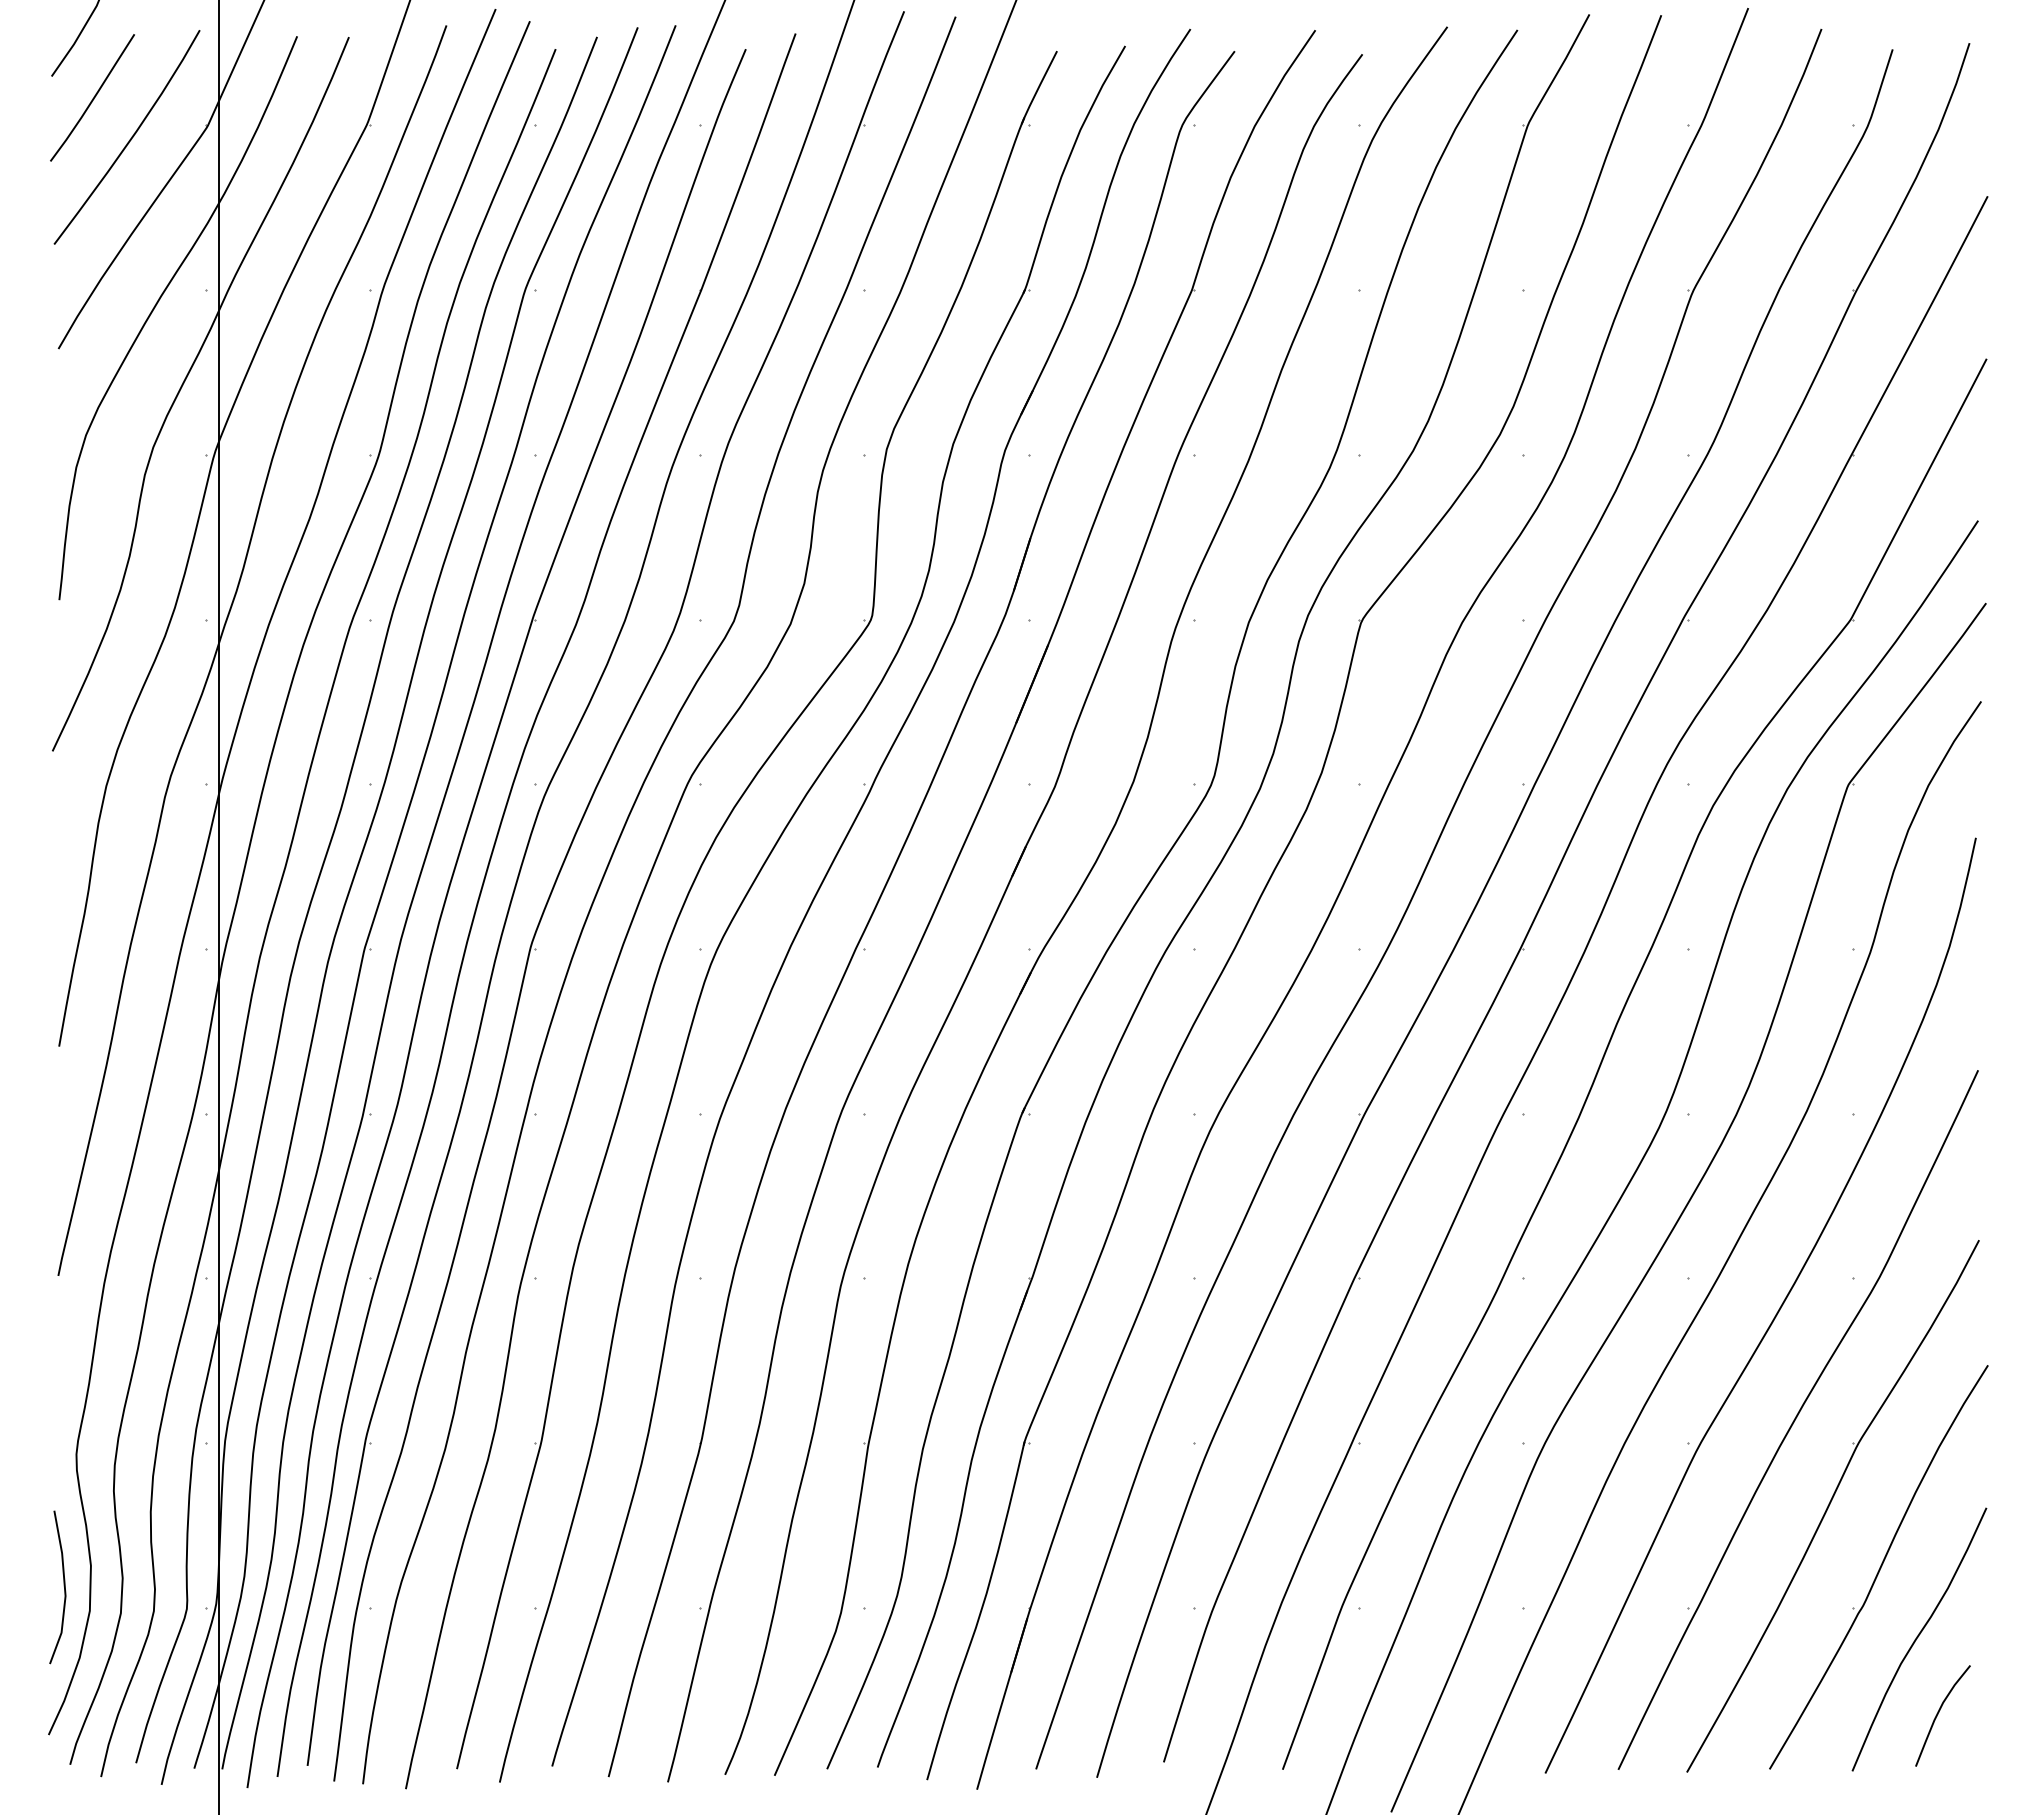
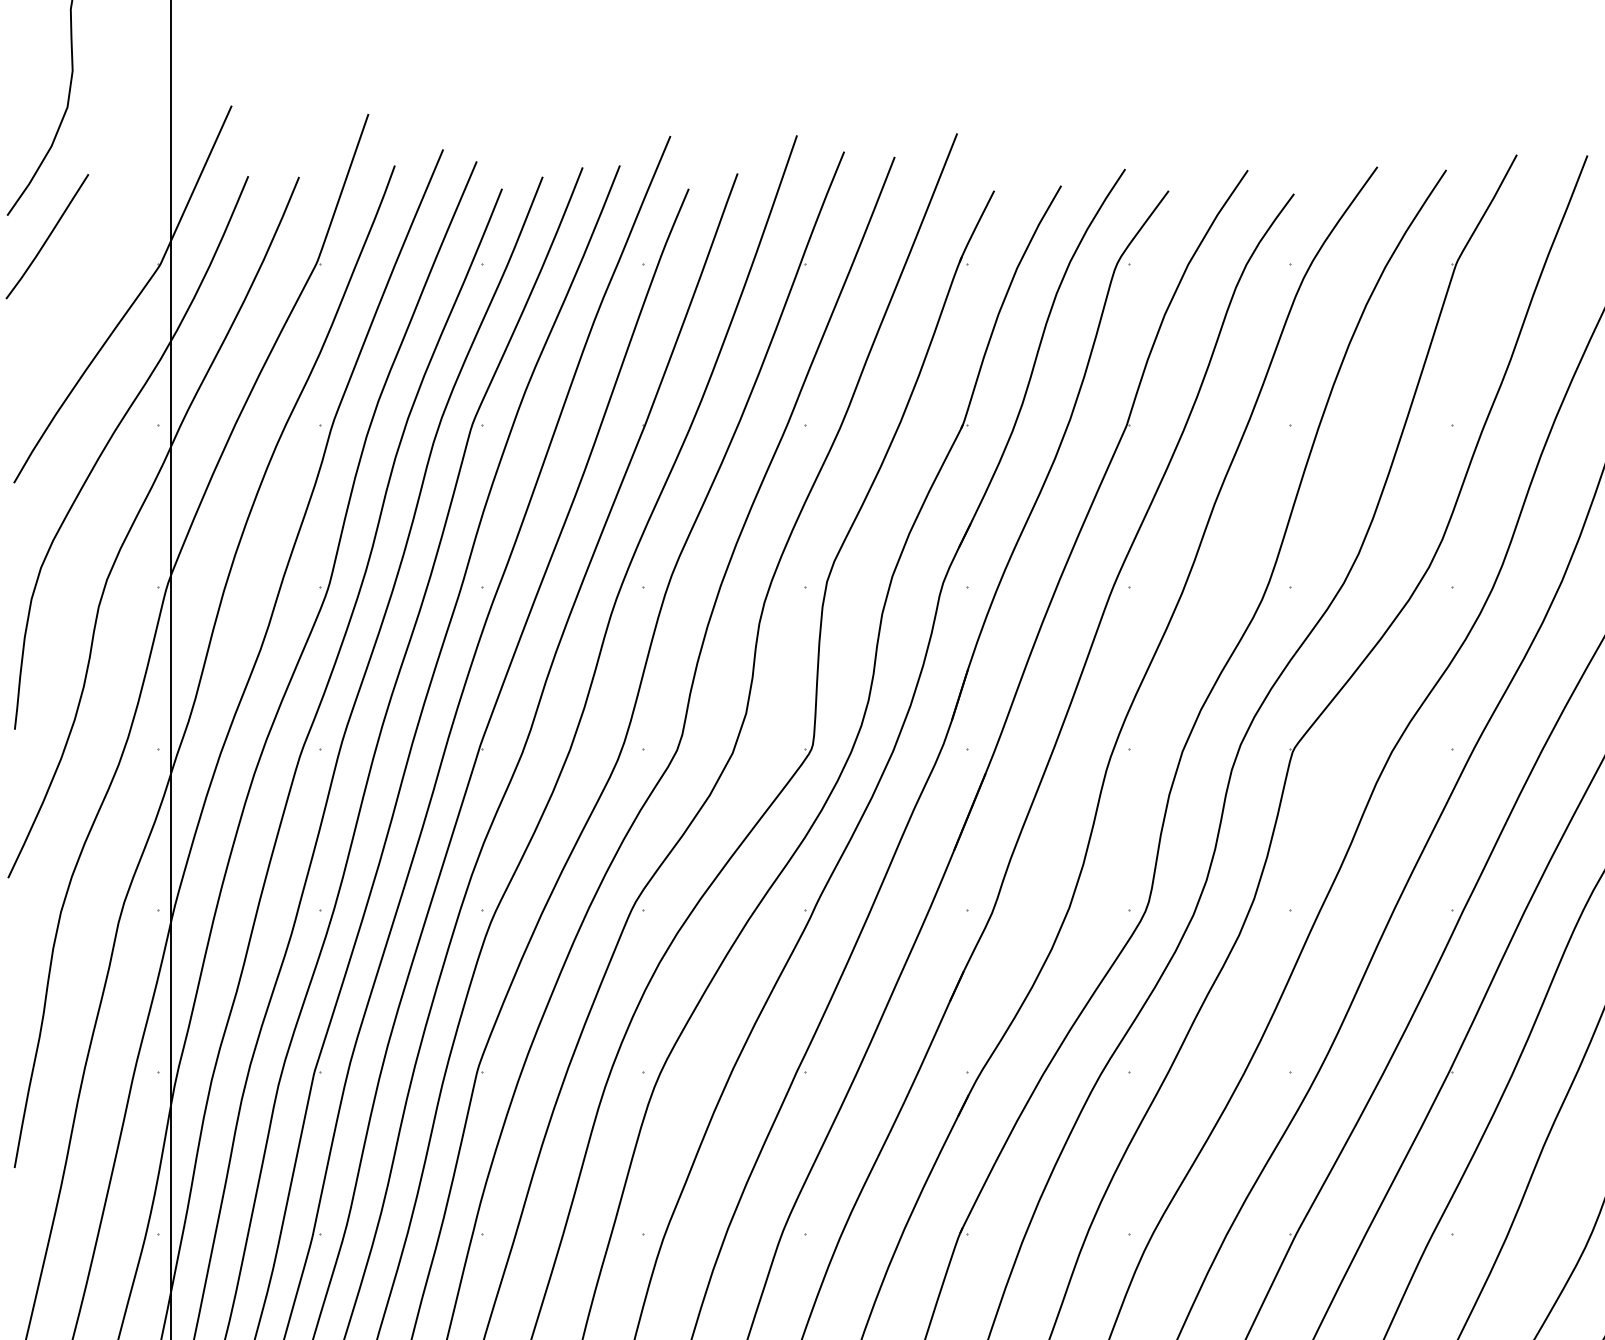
curve: (129, 139) -> (83, 277), removed

